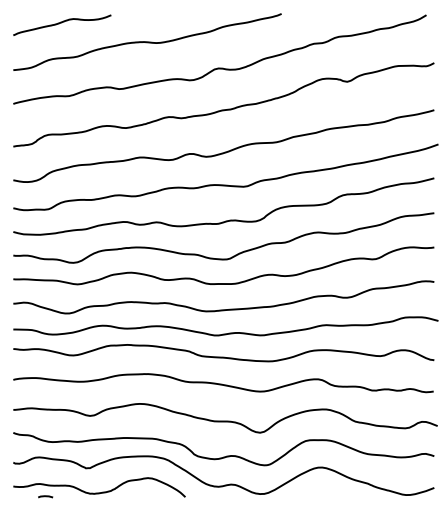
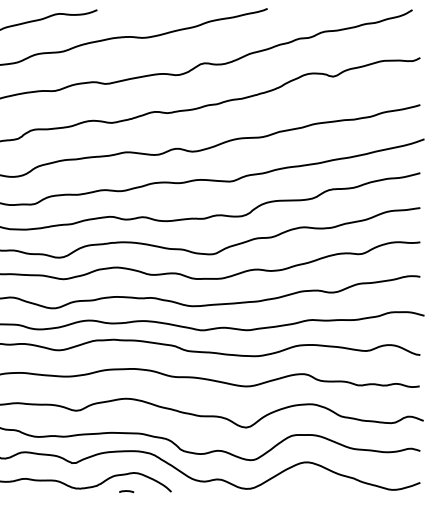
line: (45, 496) -> (126, 491), moved

